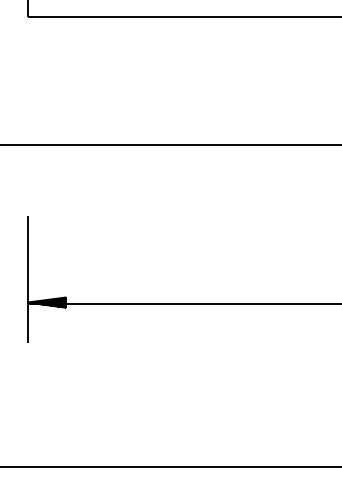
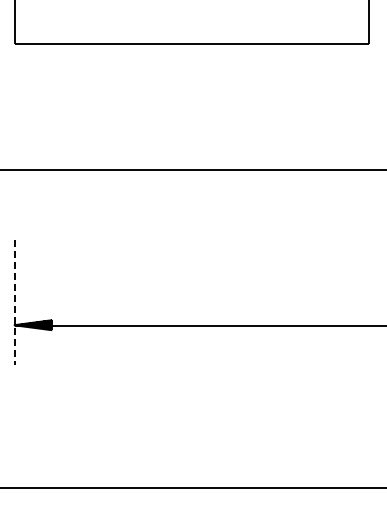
line: (27, 279) -> (14, 302), solid -> dashed

